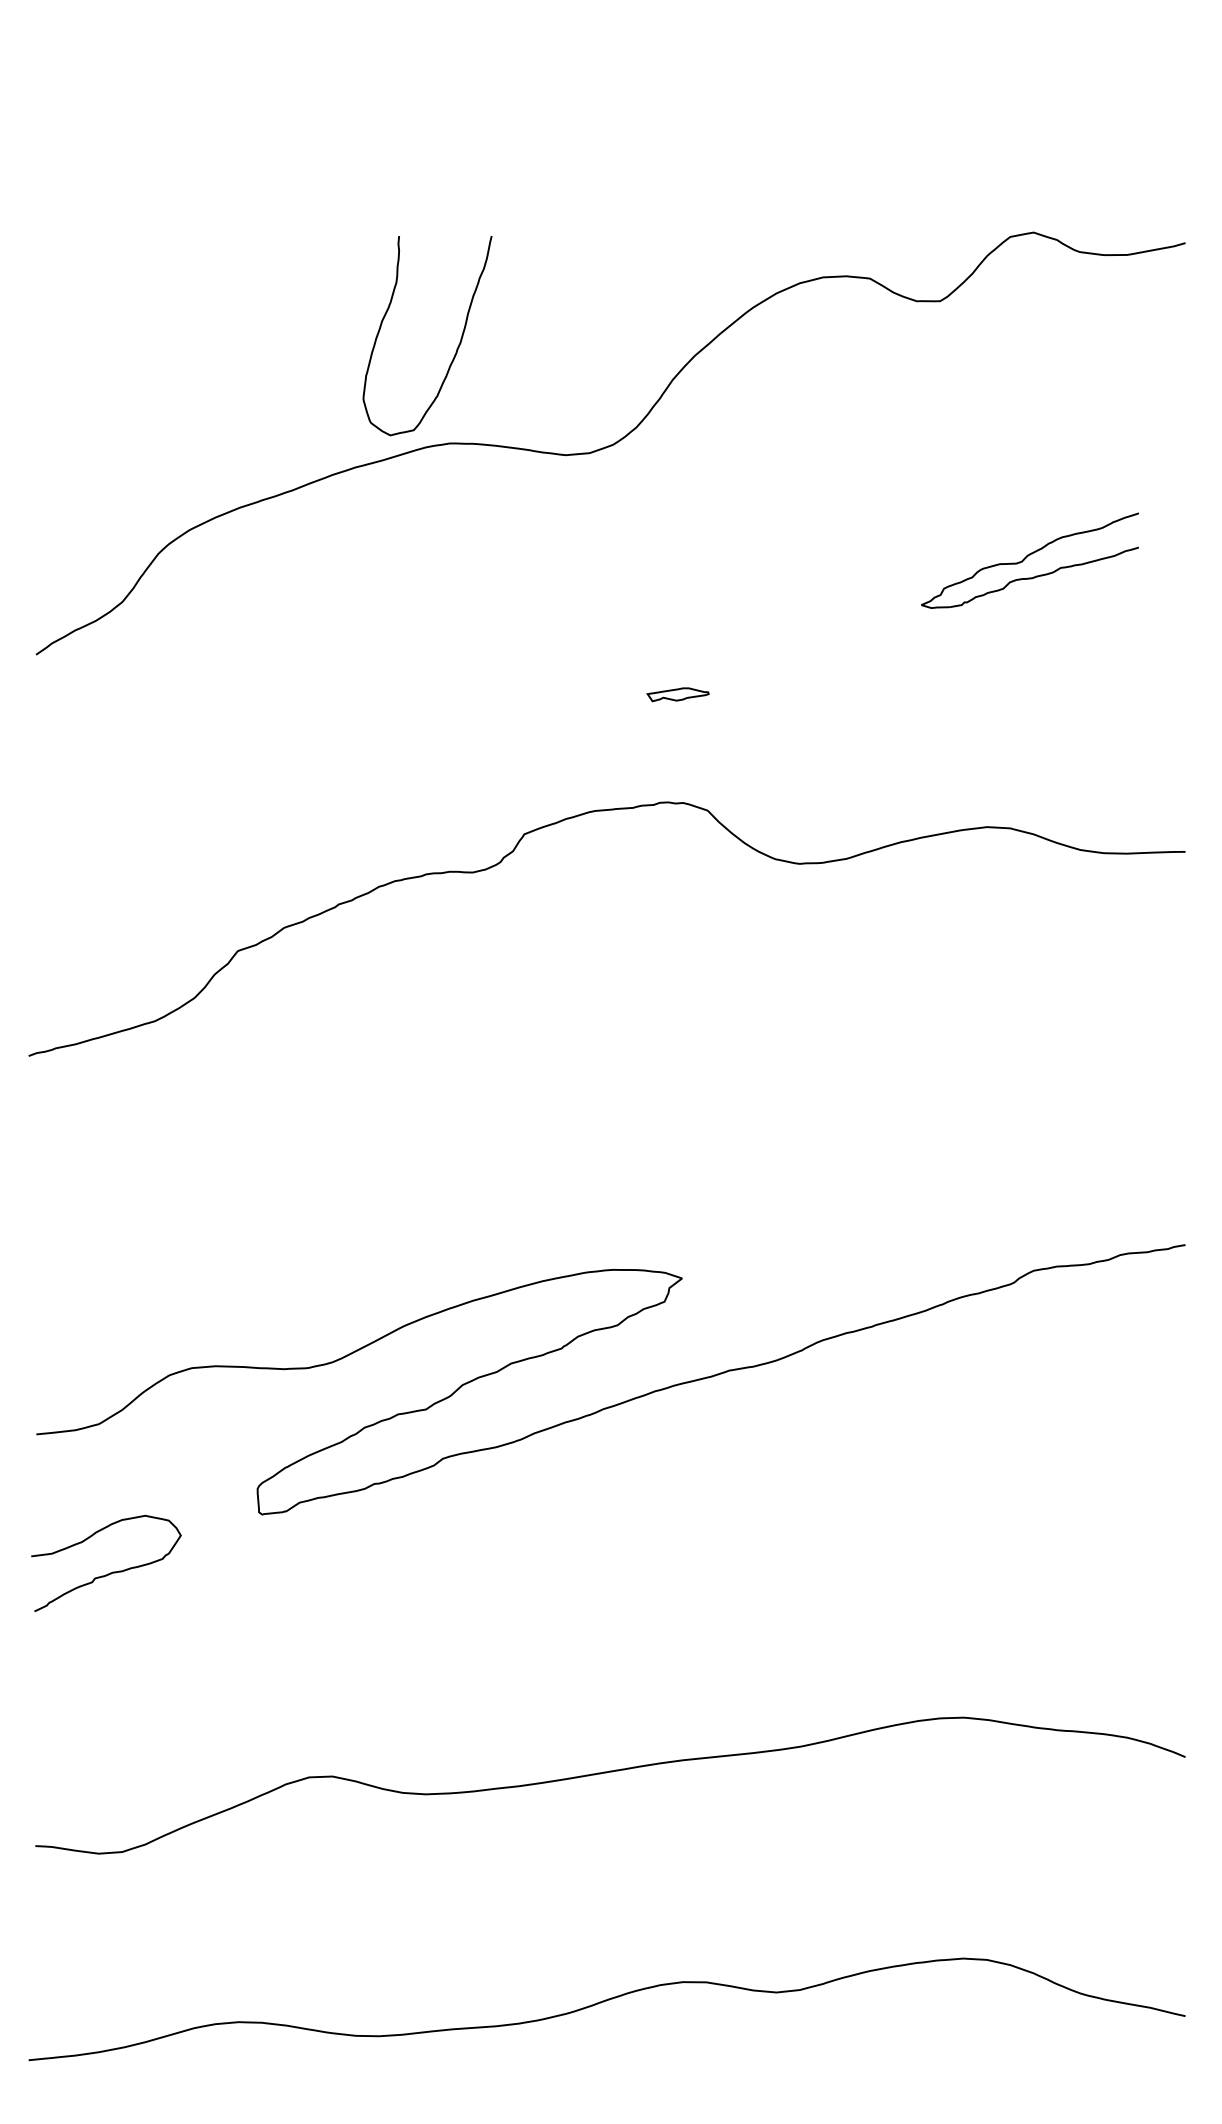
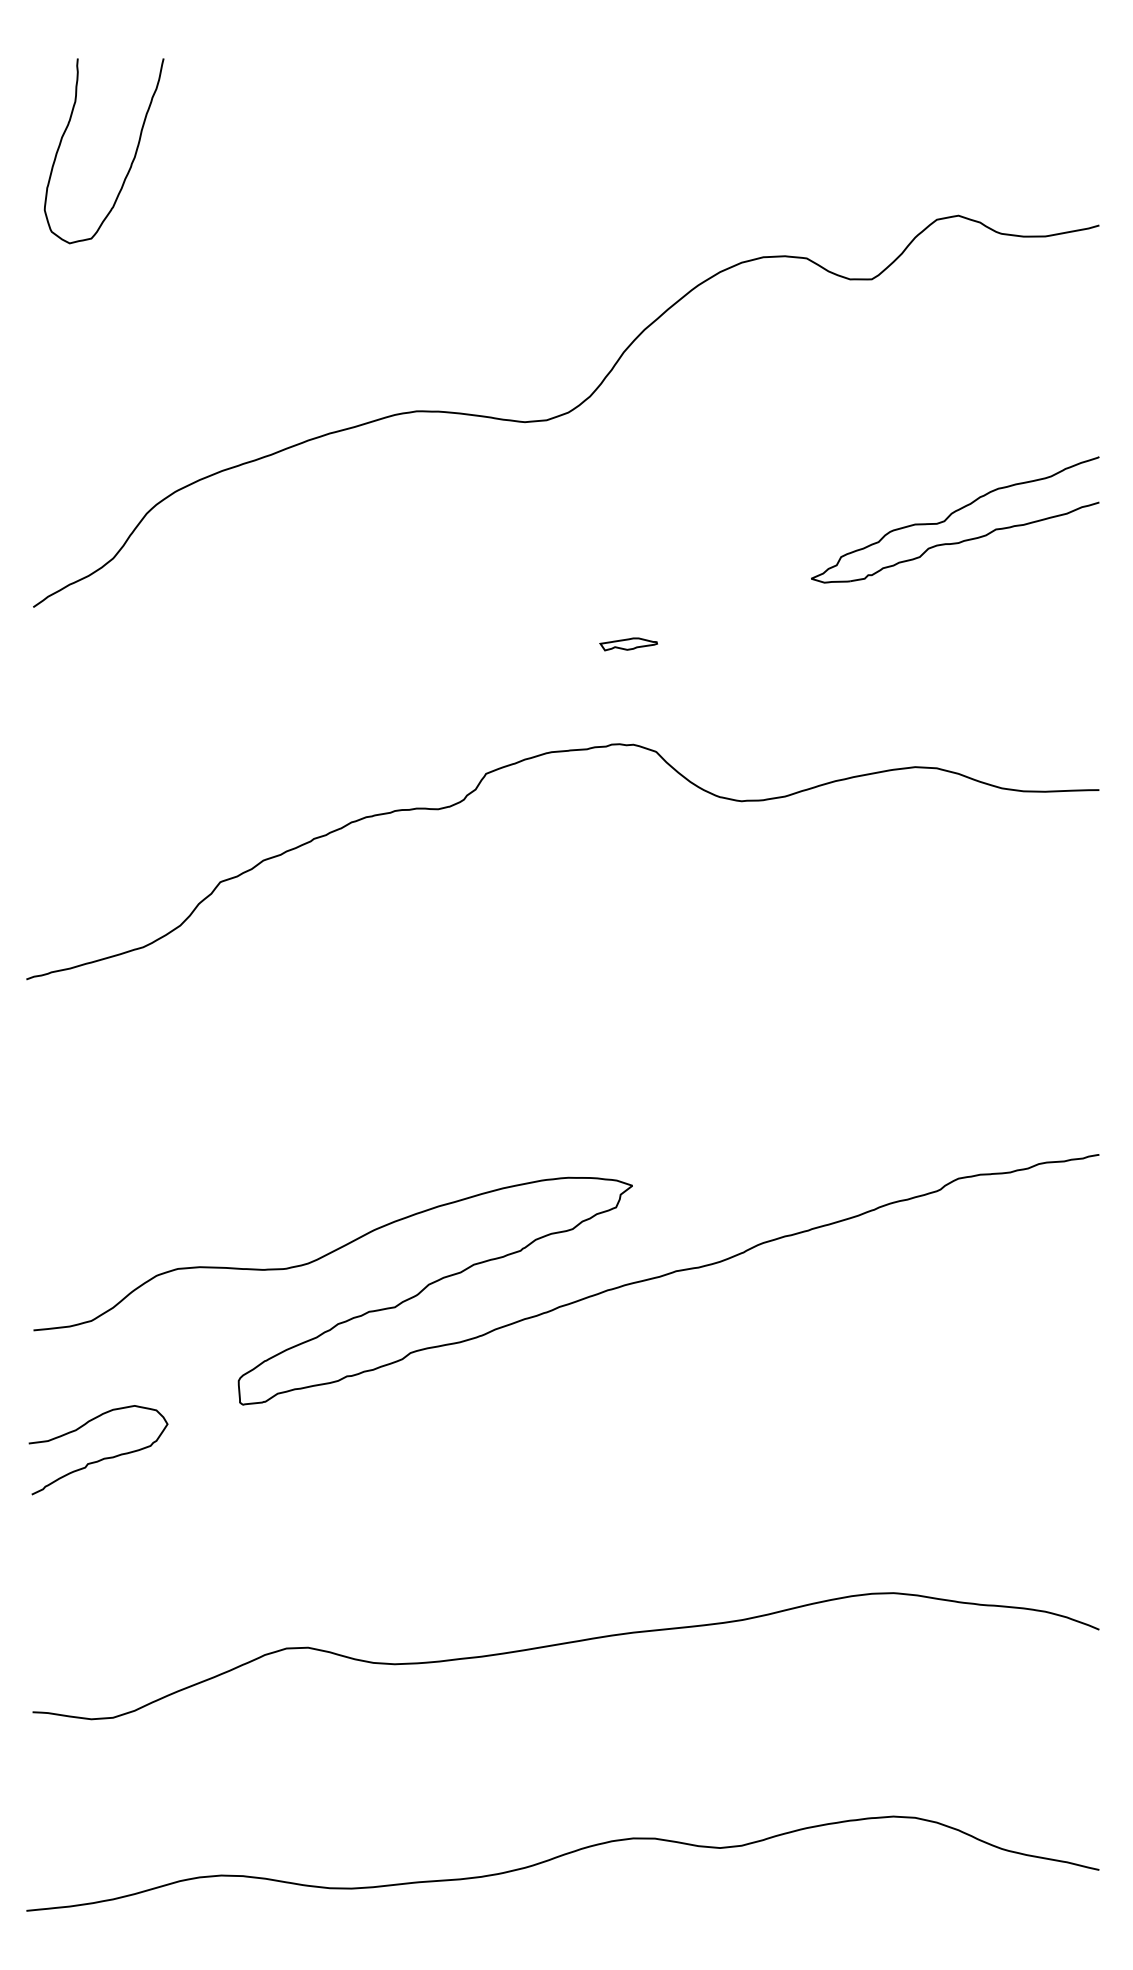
curve: (456, 348) -> (131, 162), moved
part: (1029, 560) -> (954, 519), size x1.43

